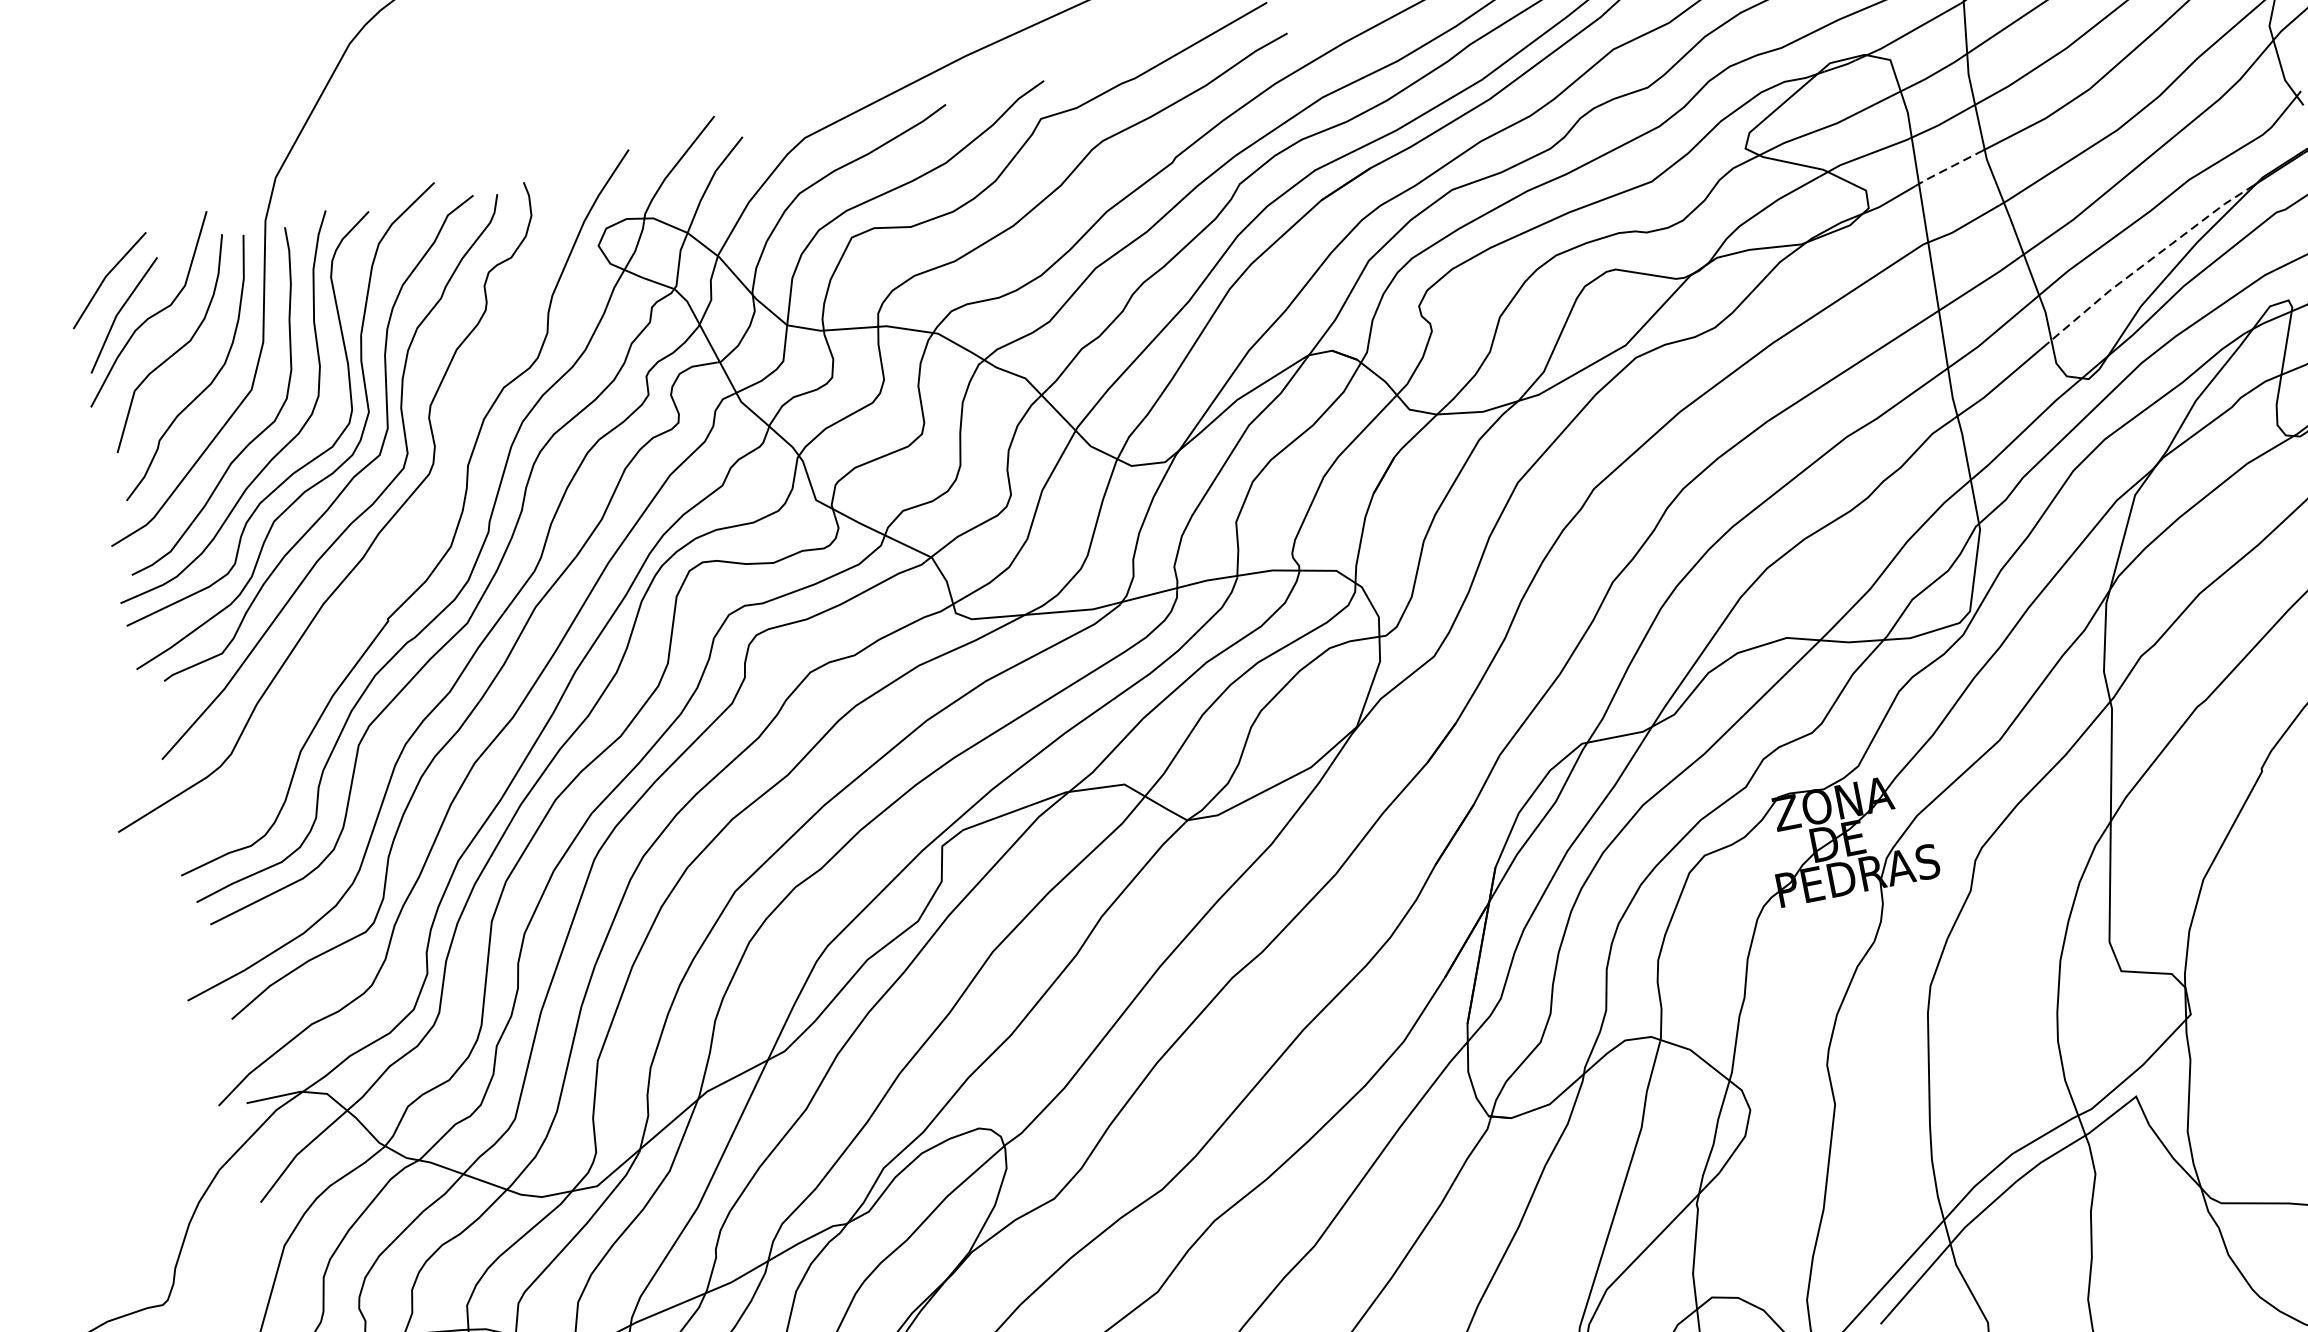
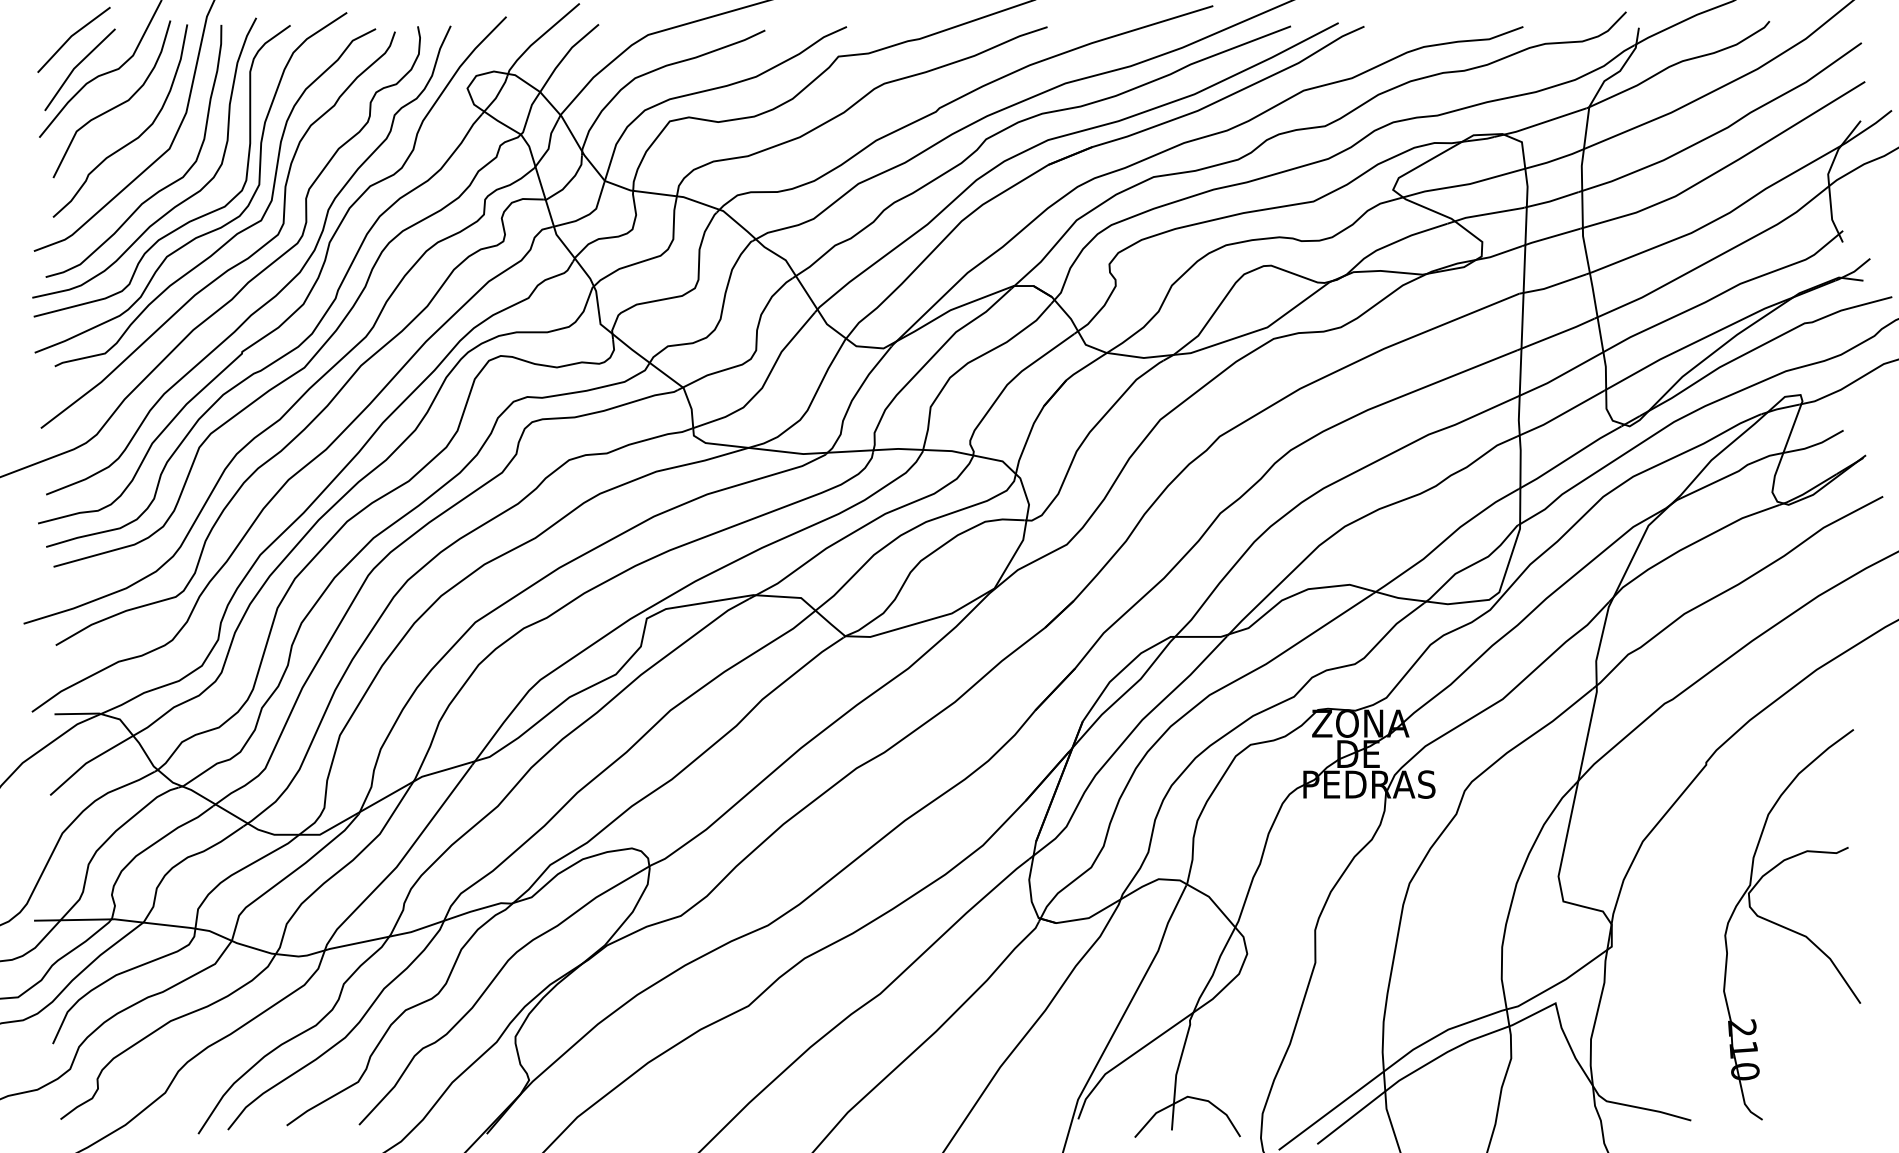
line: (1947, 168) -> (1550, 237), dashed -> solid
line: (2148, 261) -> (1695, 342), dashed -> solid
curve: (416, 538) -> (277, 292), added

